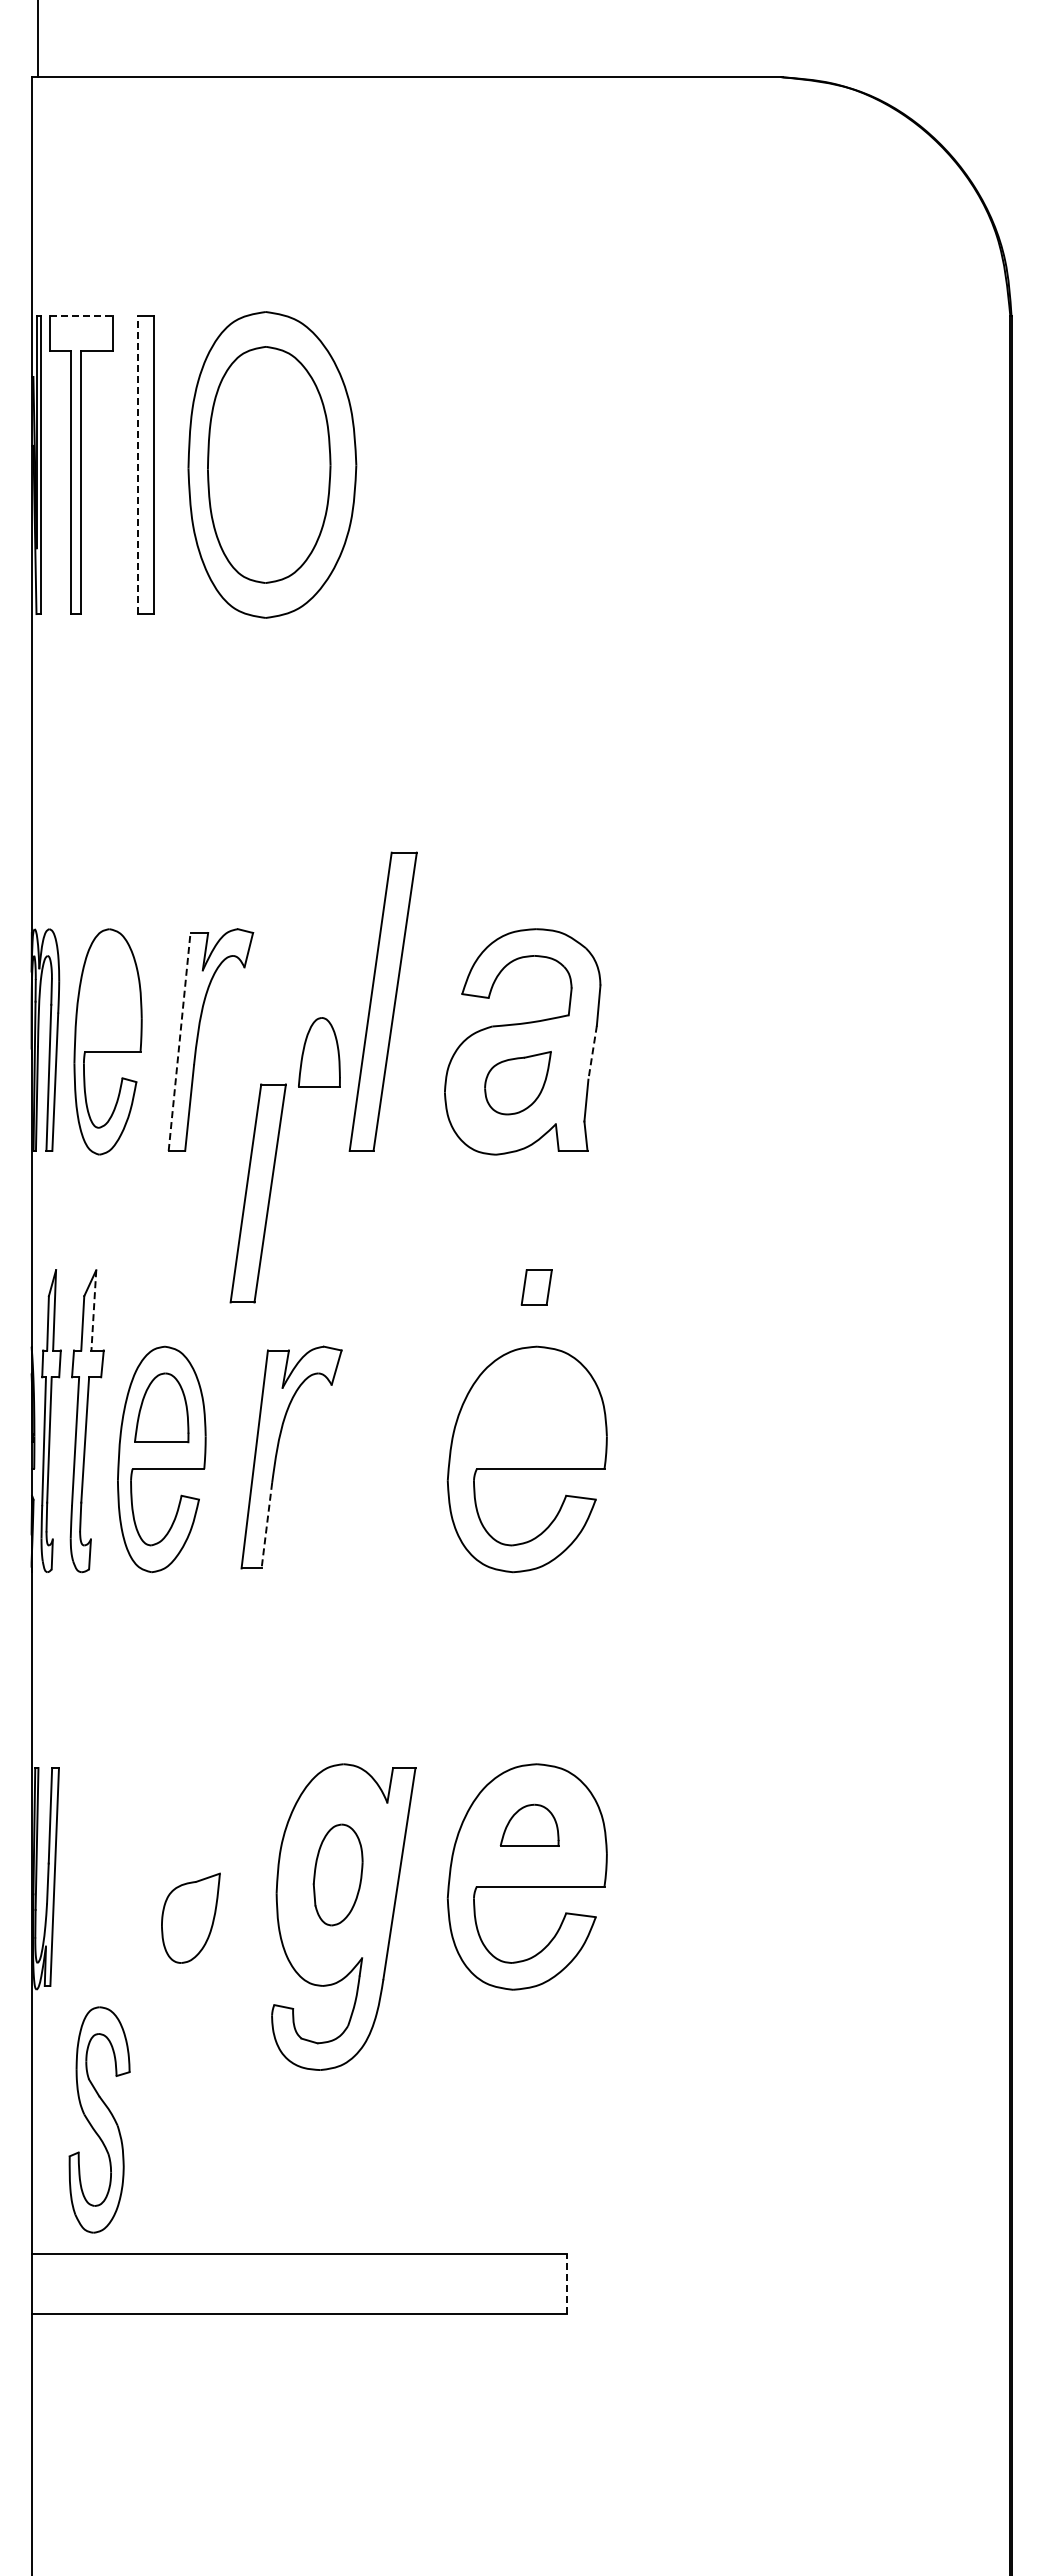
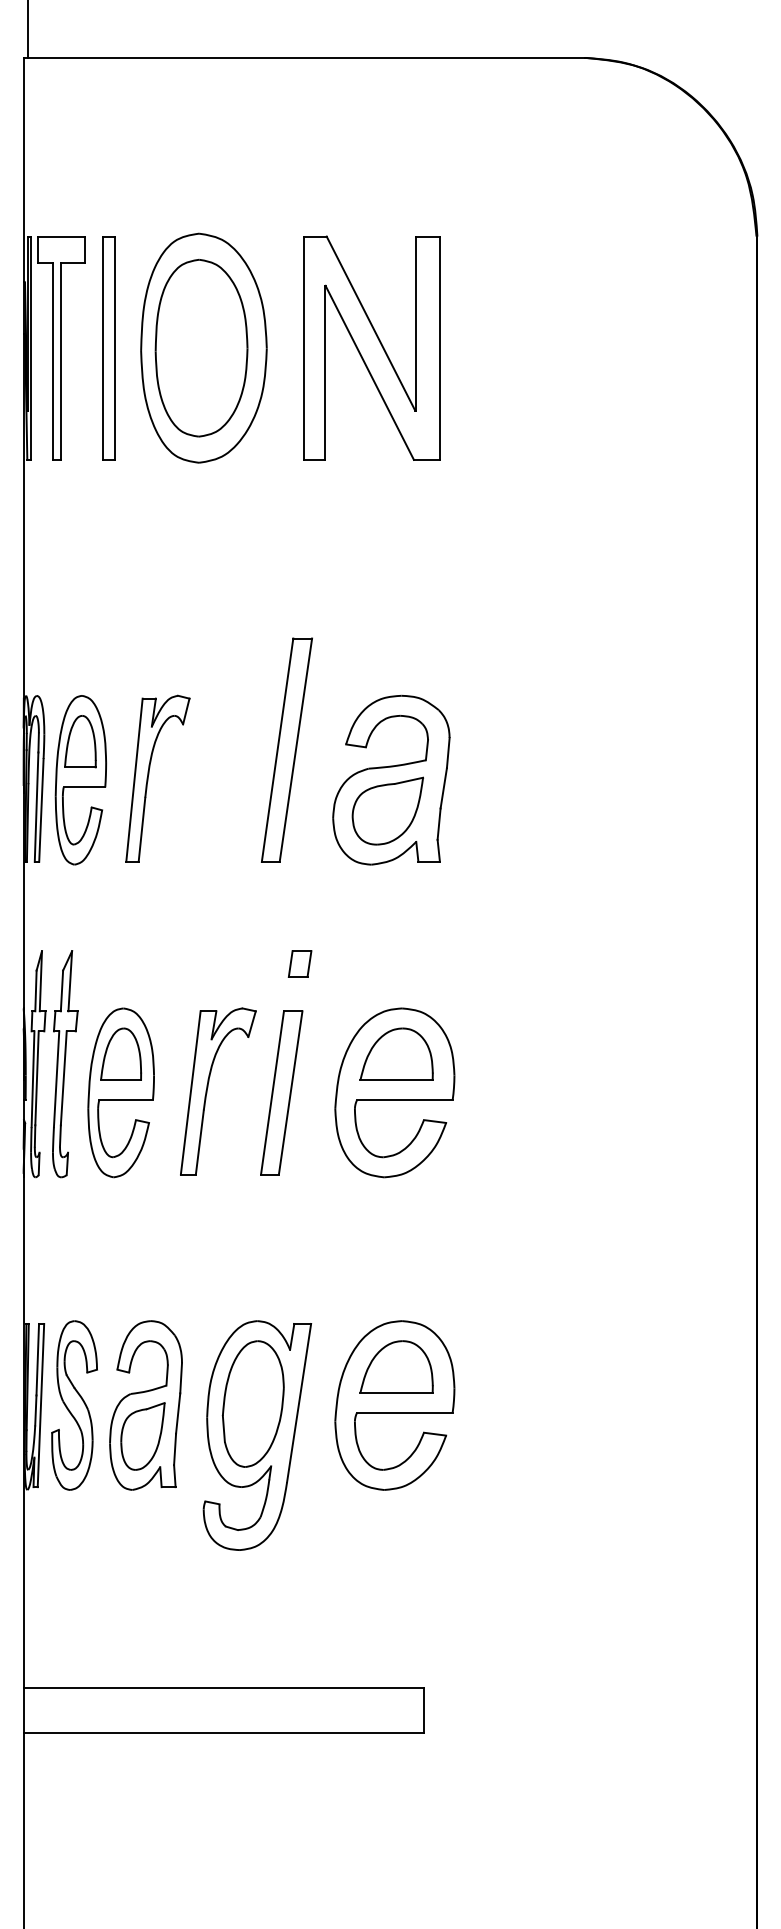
line: (81, 315) -> (61, 236), dashed -> solid
line: (137, 464) -> (102, 347), dashed -> solid
part: (496, 464) -> (371, 347), added
line: (179, 1041) -> (134, 779), dashed -> solid
part: (319, 1052) -> (80, 741), moved
line: (592, 1053) -> (443, 788), dashed -> solid
part: (517, 1082) -> (387, 810), size x1.43
part: (257, 1193) -> (281, 1092), moved
part: (536, 1287) -> (299, 964), moved
line: (93, 1310) -> (70, 981), dashed -> solid
part: (529, 1407) -> (396, 1053), added
line: (266, 1526) -> (199, 1143), dashed -> solid
part: (529, 1825) -> (396, 1366), size x1.67
part: (337, 1874) -> (252, 1403), size x1.67
part: (194, 1876) -> (145, 1405), added
part: (99, 2119) -> (74, 1405), moved
line: (566, 2284) -> (424, 1710), dashed -> solid

